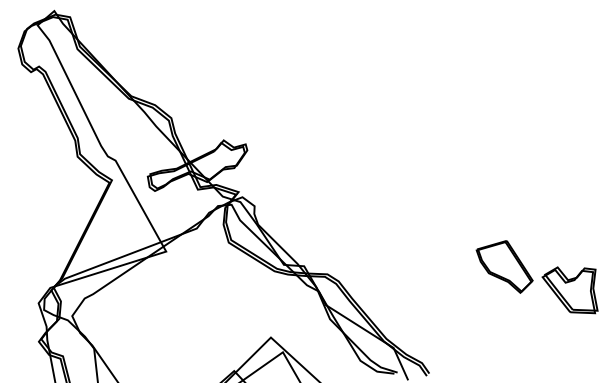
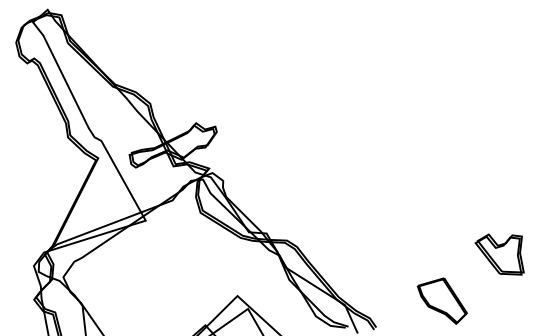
part: (503, 266) -> (441, 300), moved

